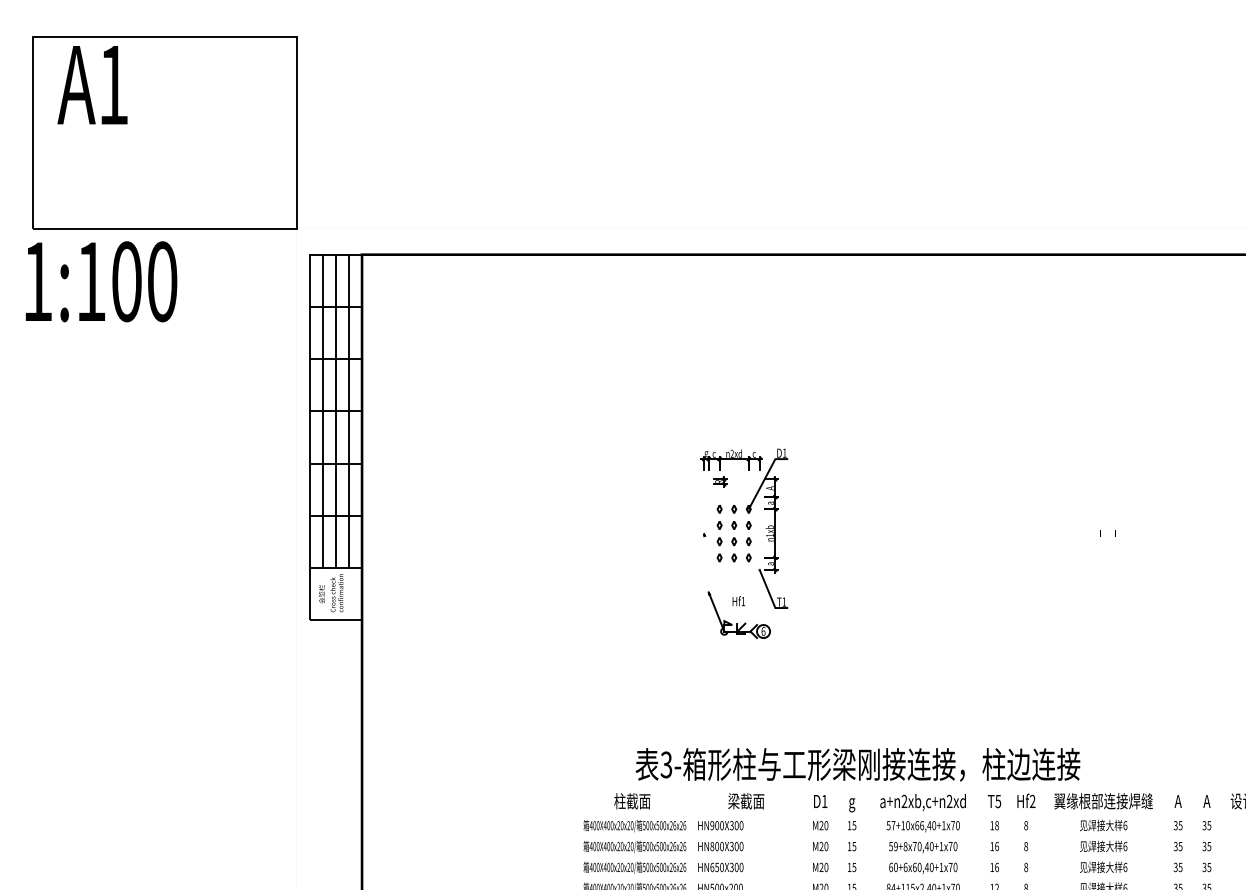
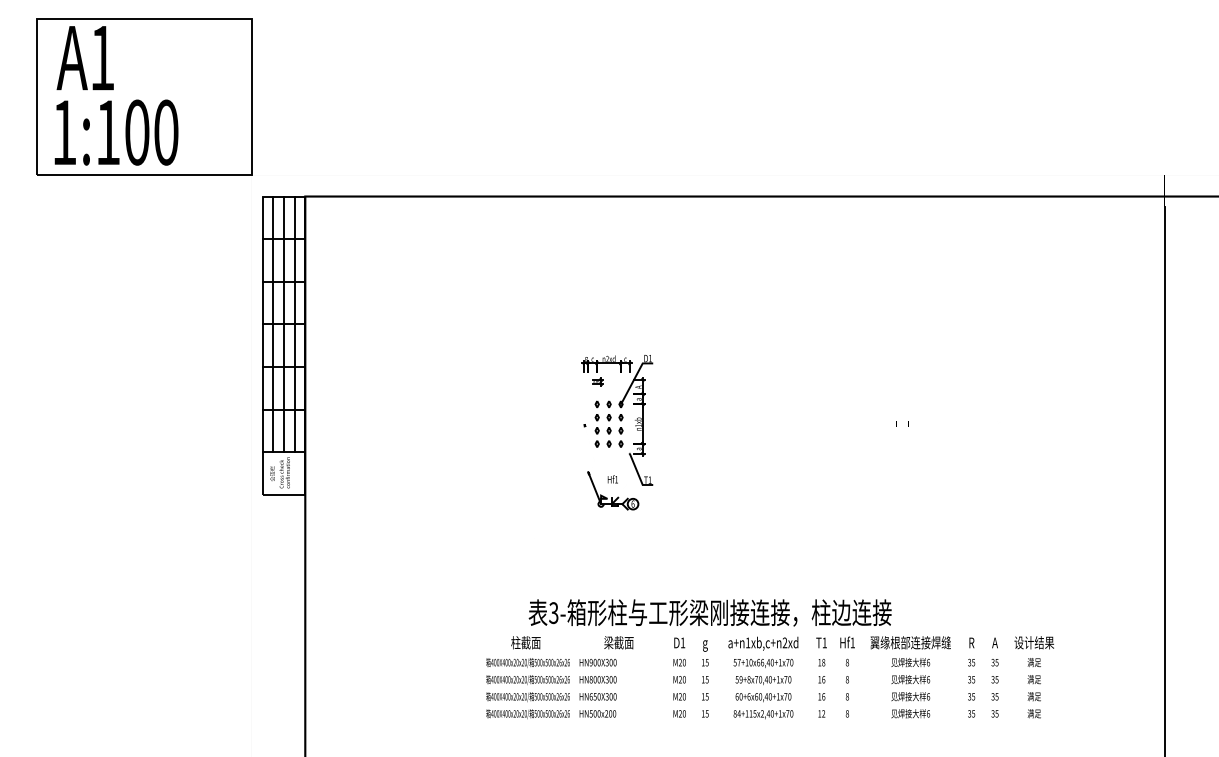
text: (101, 281) -> (116, 132), moved
text: (903, 800) -> (747, 642), a+n2xb,c+n2xd -> a+n1xb,c+n2xd
text: (998, 800) -> (824, 642), T5 -> T1
text: (1032, 800) -> (852, 642), Hf2 -> Hf1
text: (1178, 800) -> (971, 642), A -> R

